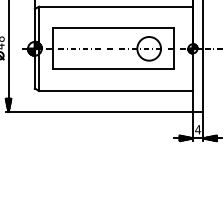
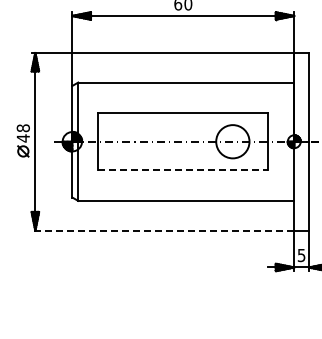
line: (114, 69) -> (183, 170), solid -> dashed
line: (99, 112) -> (162, 230), solid -> dashed
text: (198, 129) -> (301, 255), 4 -> 5

